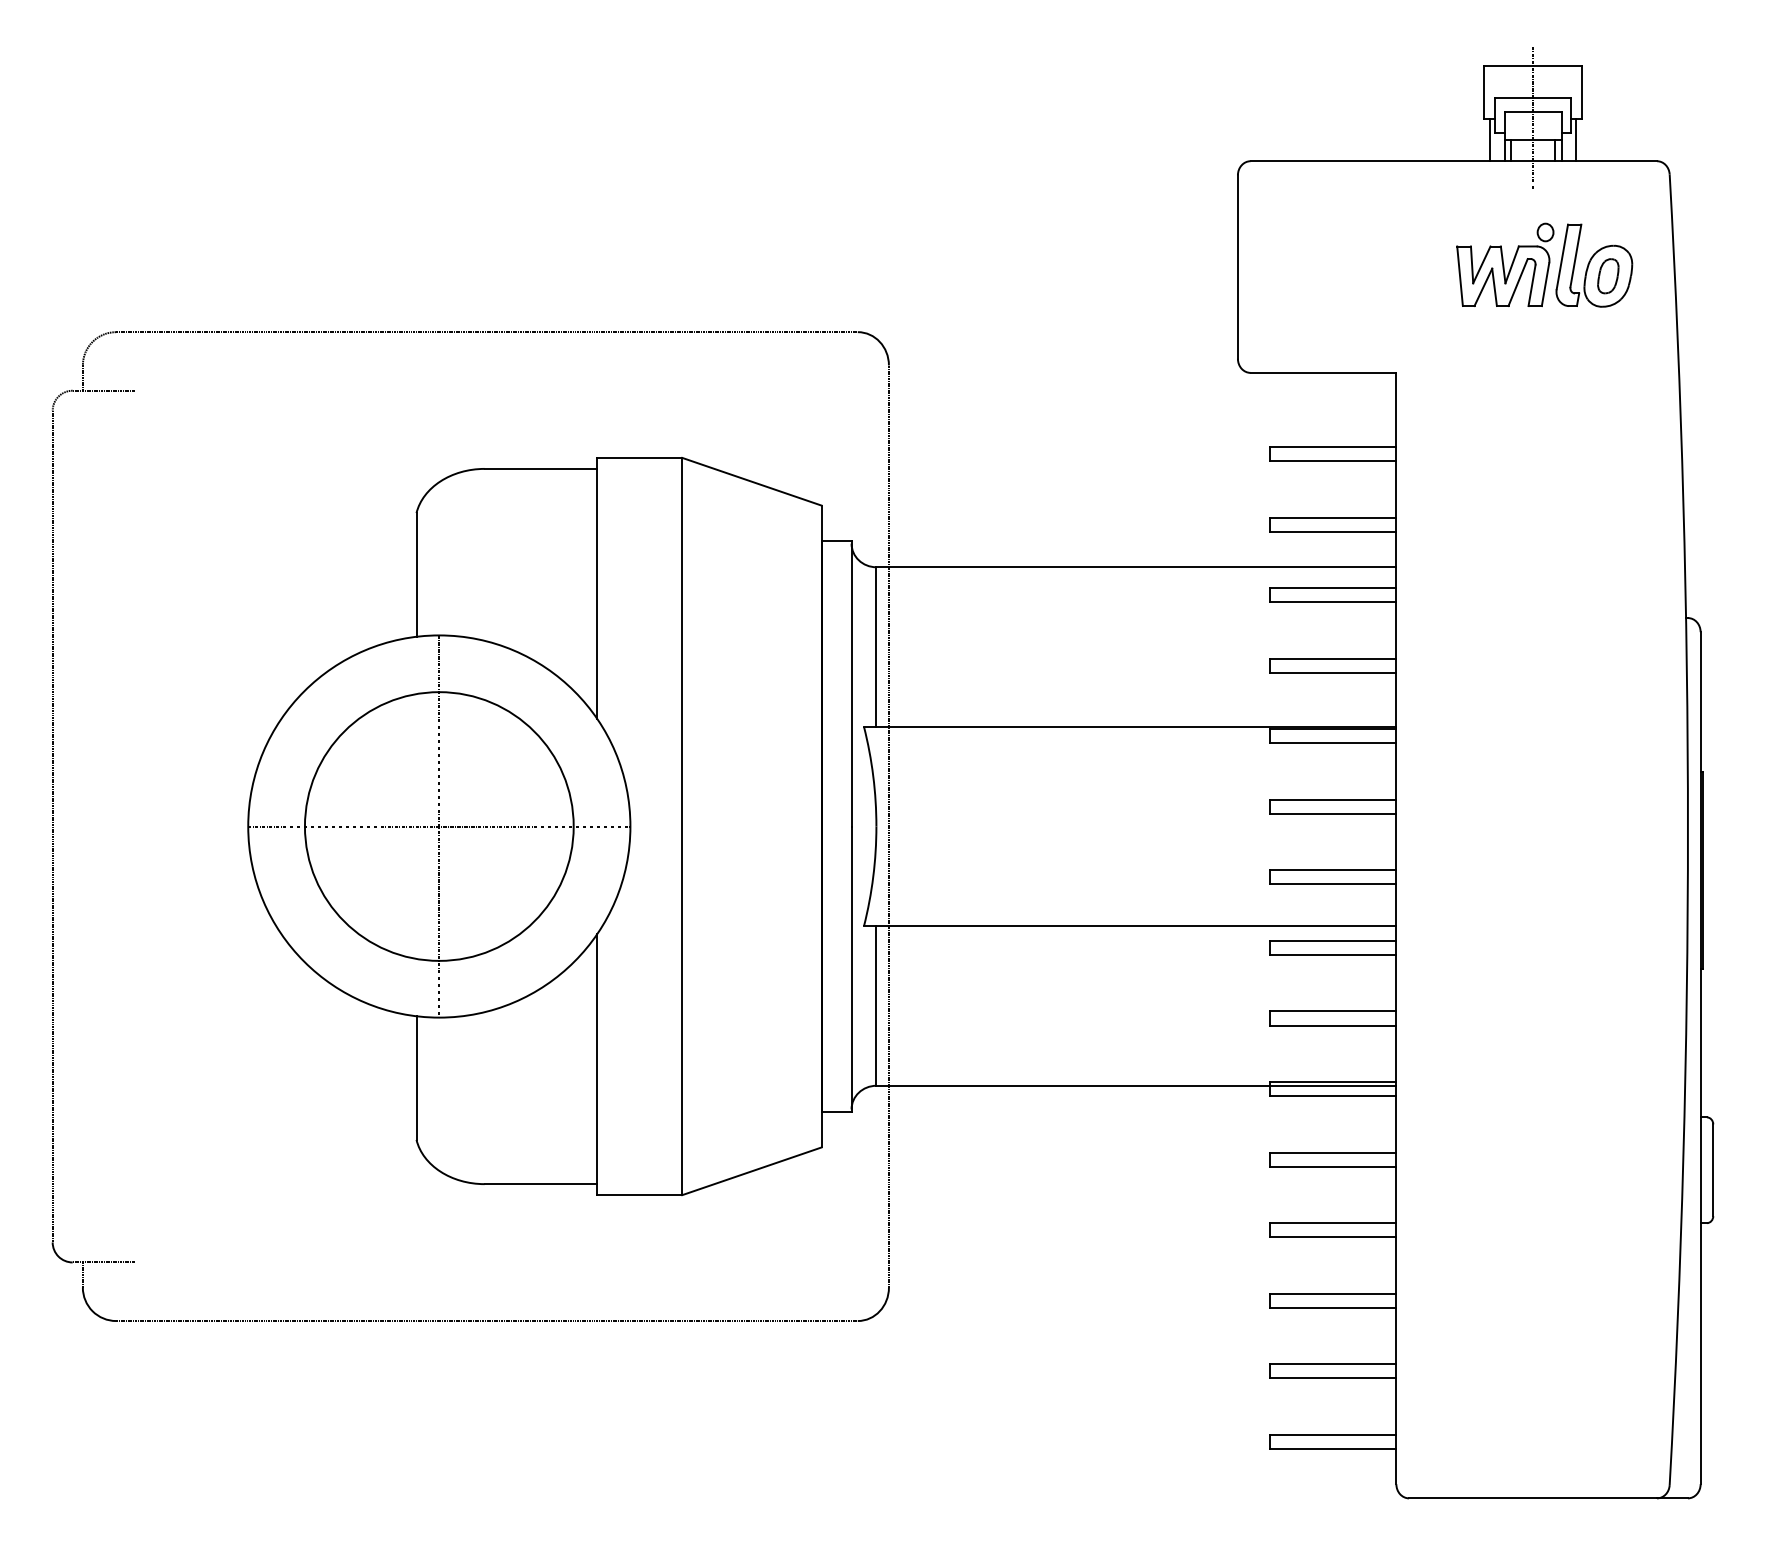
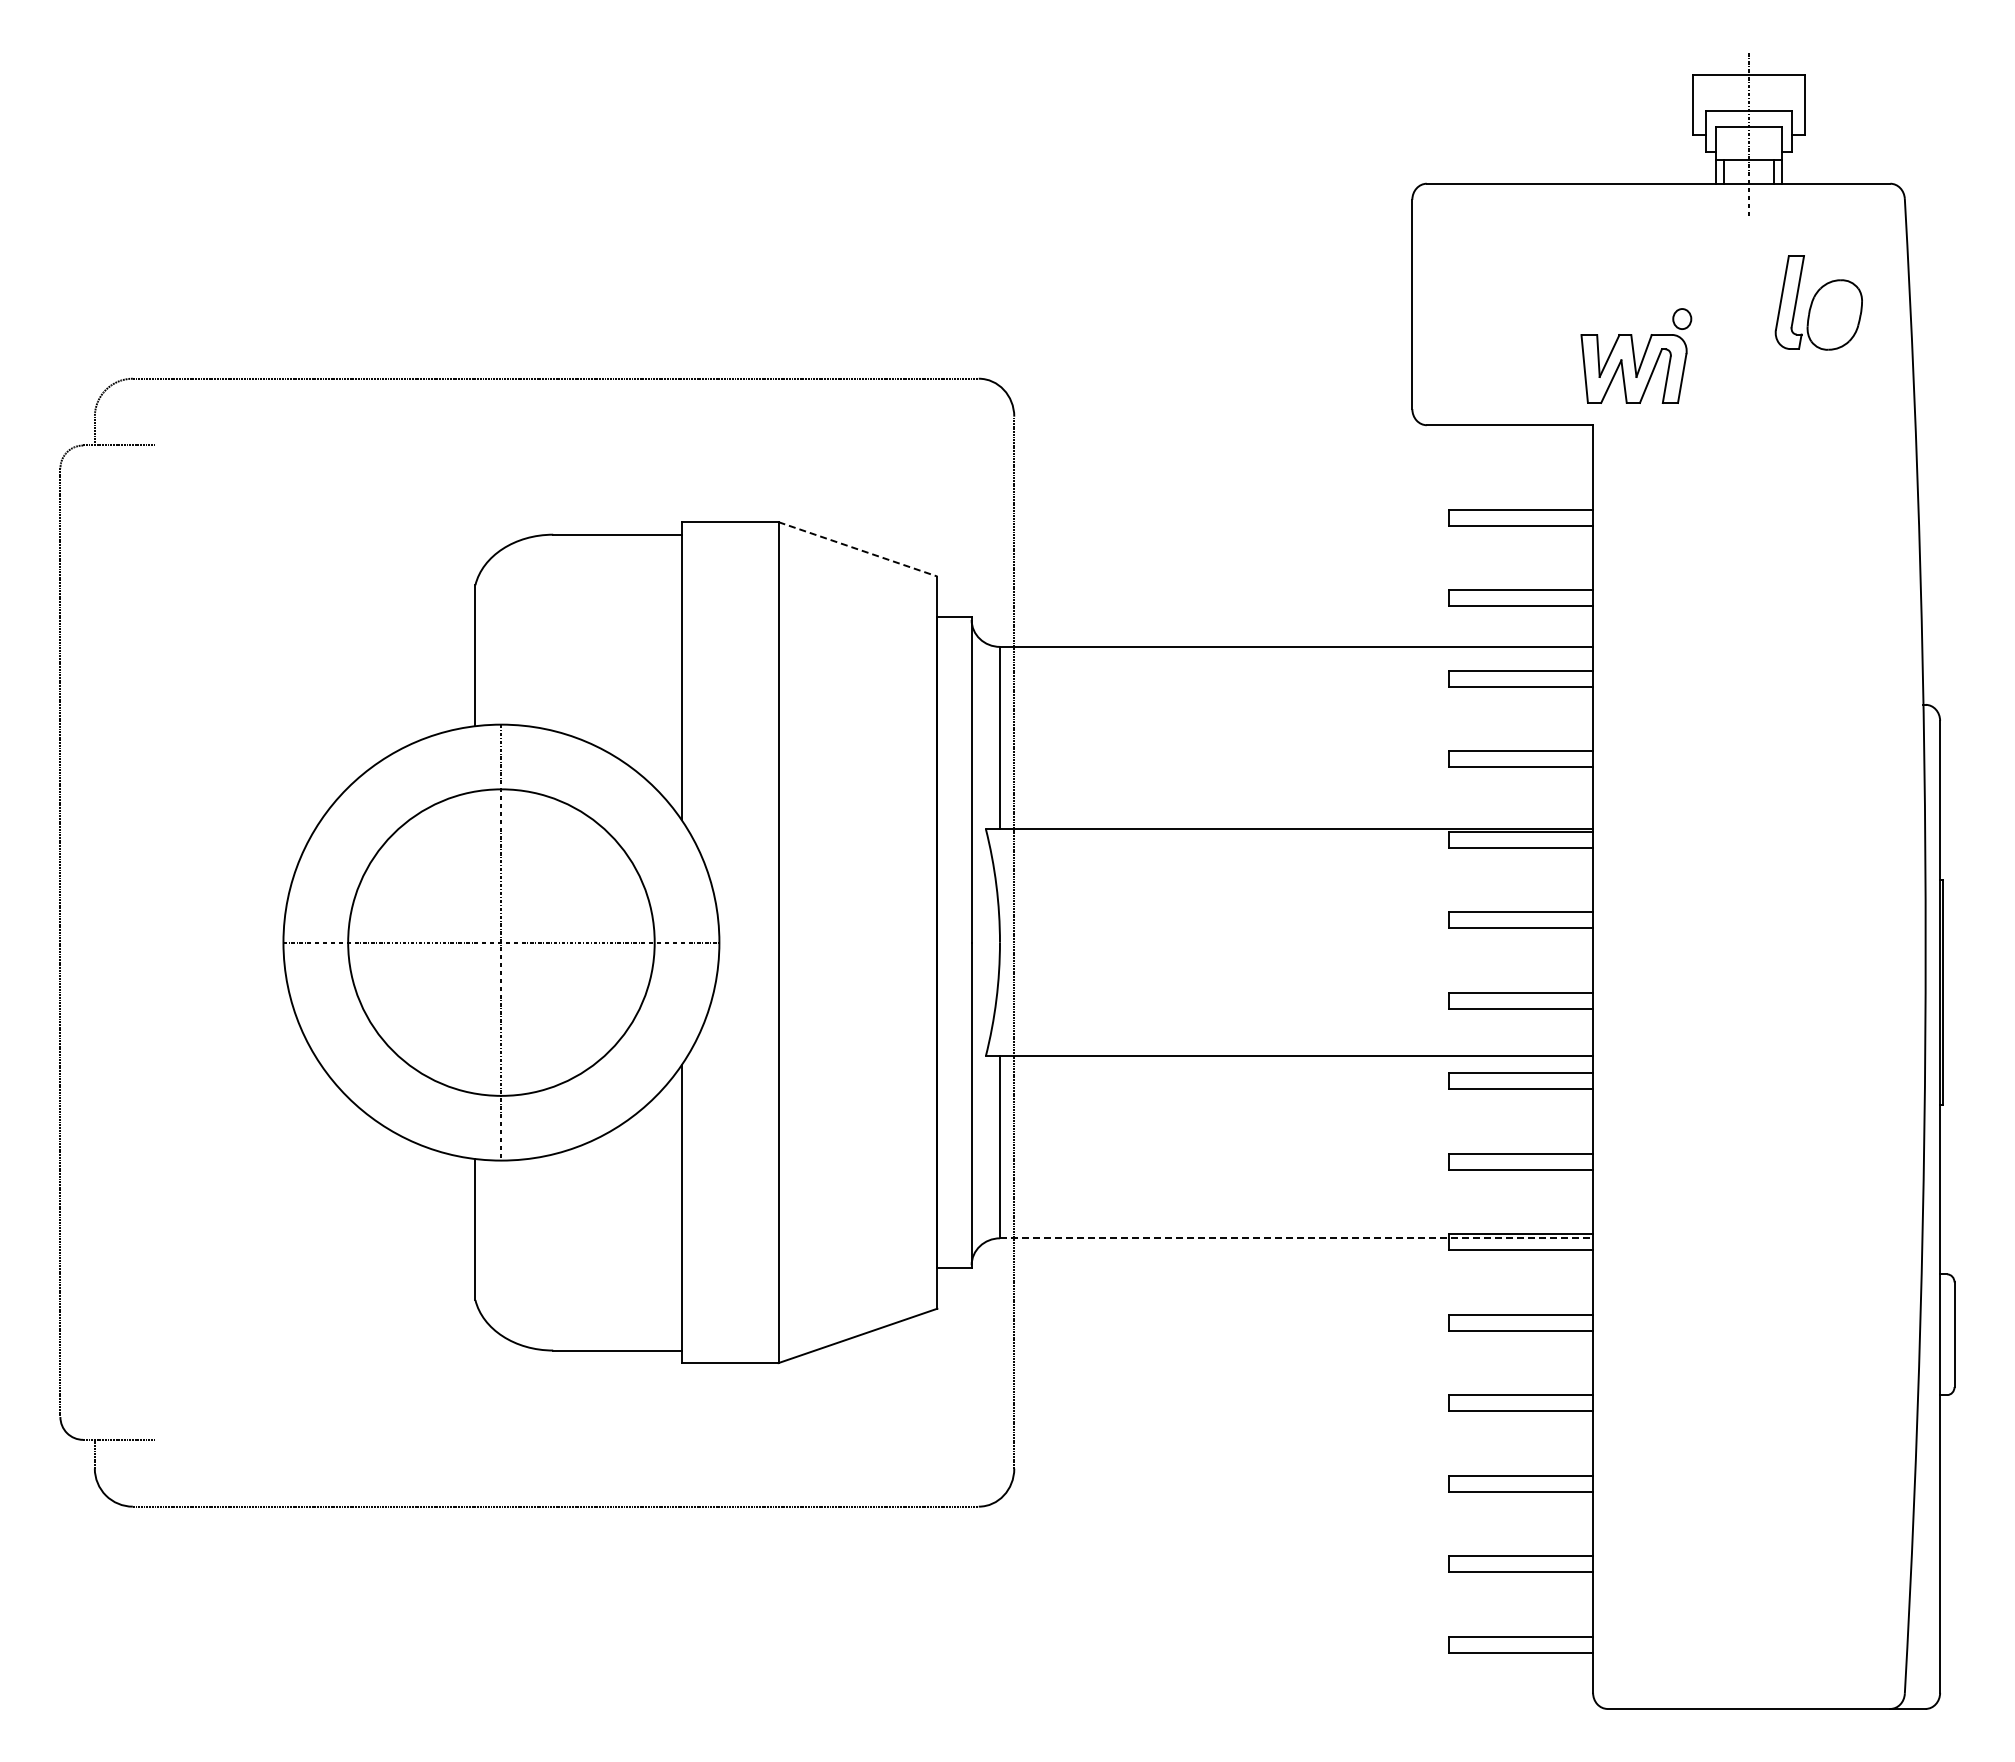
line: (1490, 139) -> (1700, 159), removed
line: (1575, 139) -> (1797, 159), removed
part: (1505, 264) -> (1636, 355), moved
part: (1608, 275) -> (1834, 314), removed
line: (751, 481) -> (857, 549), solid -> dashed
line: (1136, 1085) -> (1296, 1238), solid -> dashed

